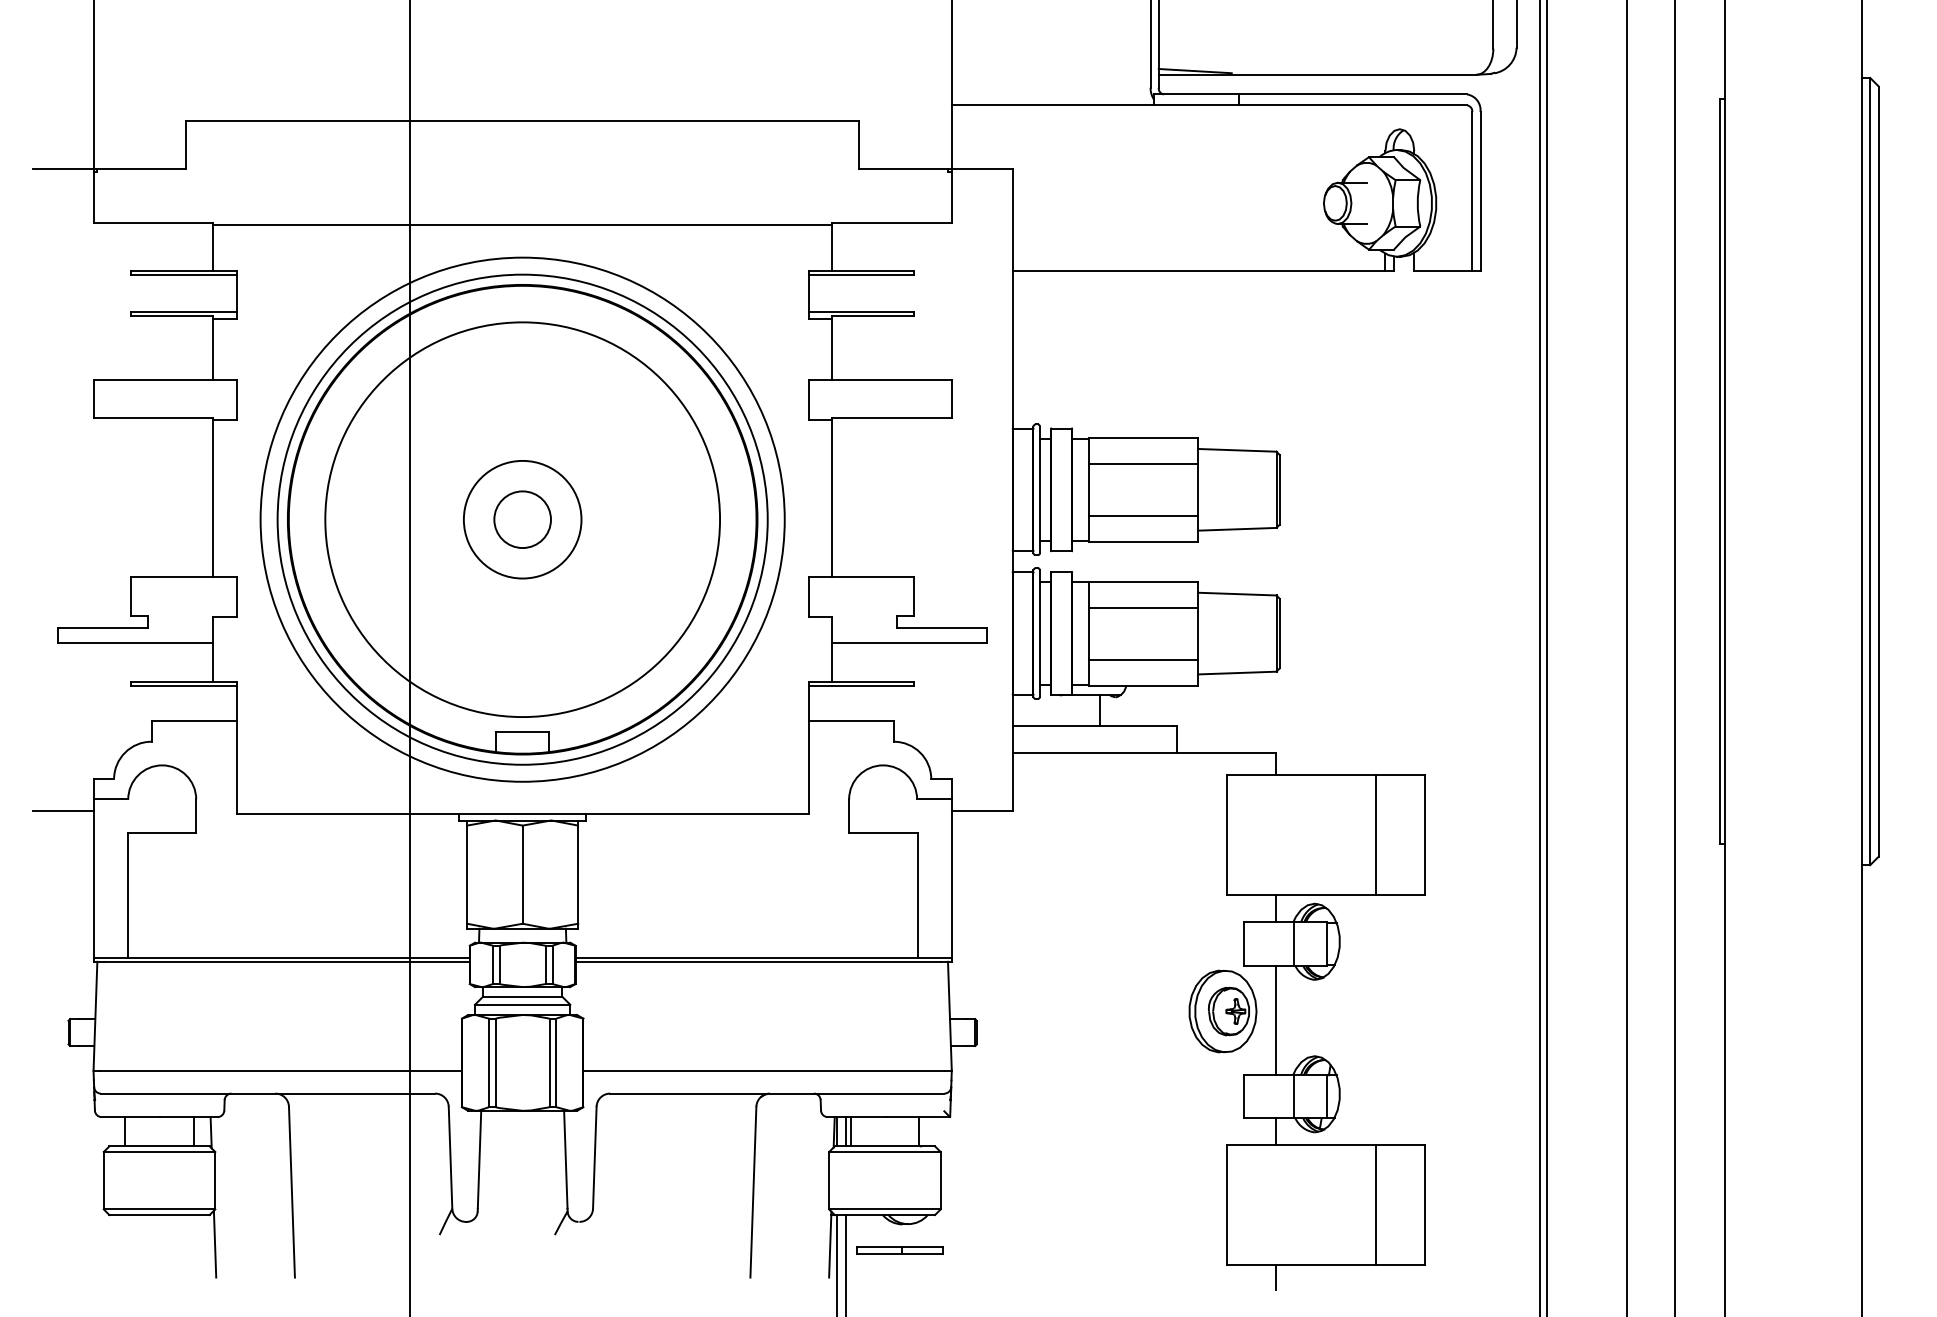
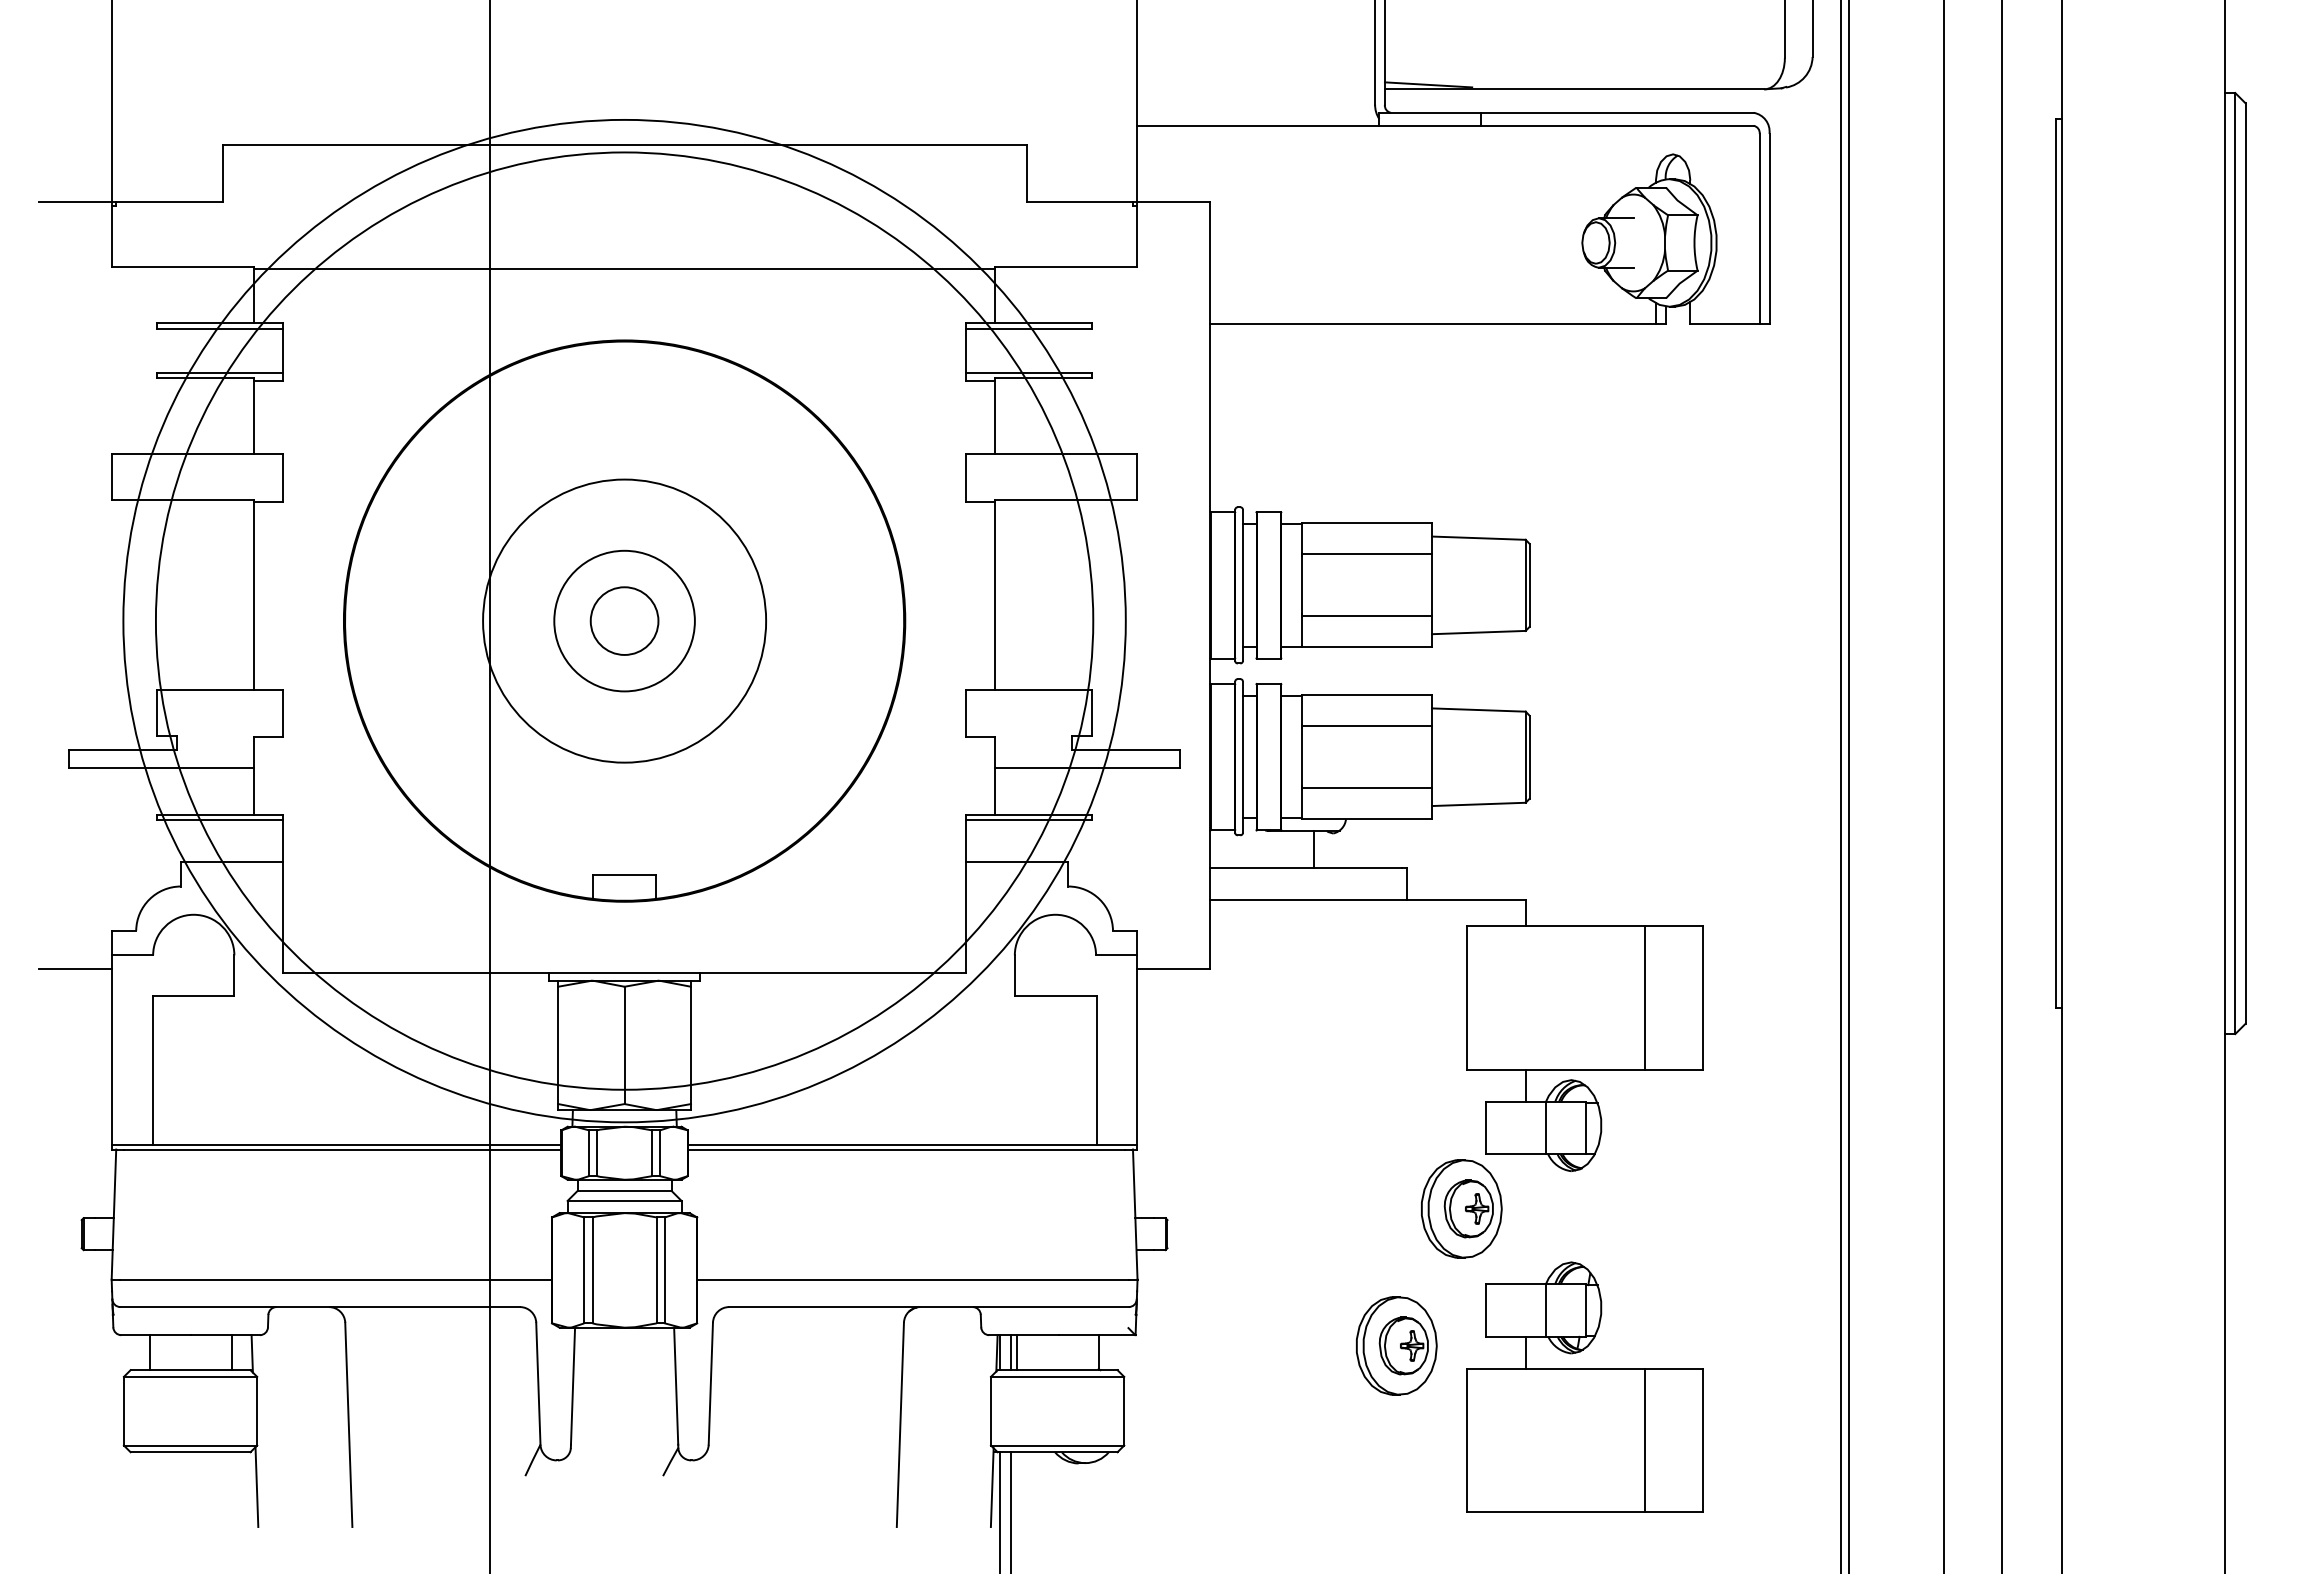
circle: (522, 519) -> (624, 620), size x1.6
circle: (522, 520) -> (624, 621), size x0.6
circle: (522, 520) -> (624, 621), size x1.6
line: (1276, 1020) -> (1525, 1219), removed
part: (1168, 1125) -> (1396, 1345), added
part: (899, 1250) -> (1075, 1494), removed
line: (1276, 1278) -> (1525, 1527), removed

